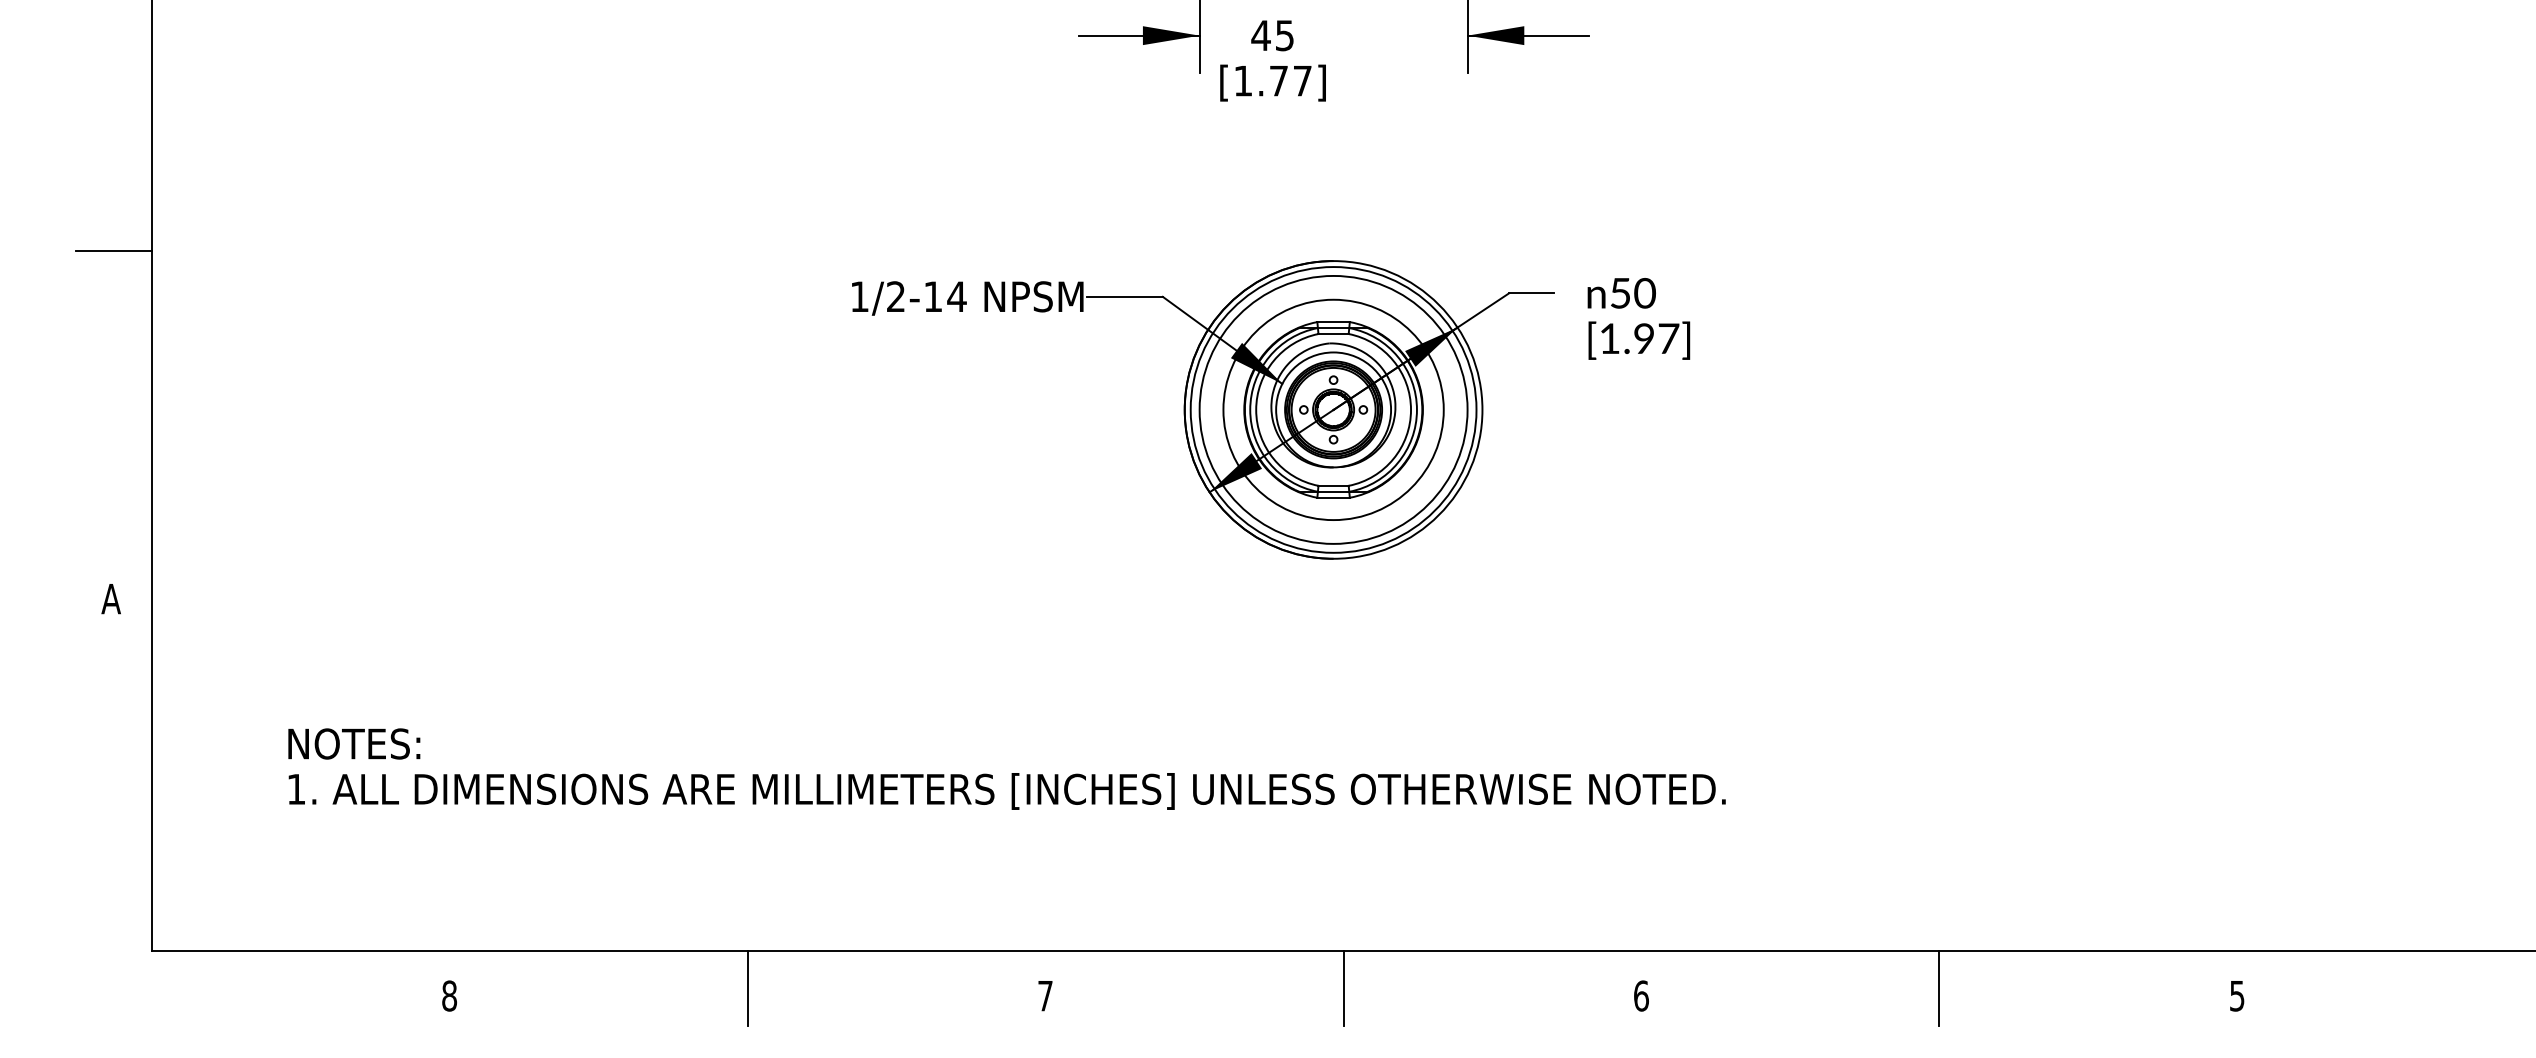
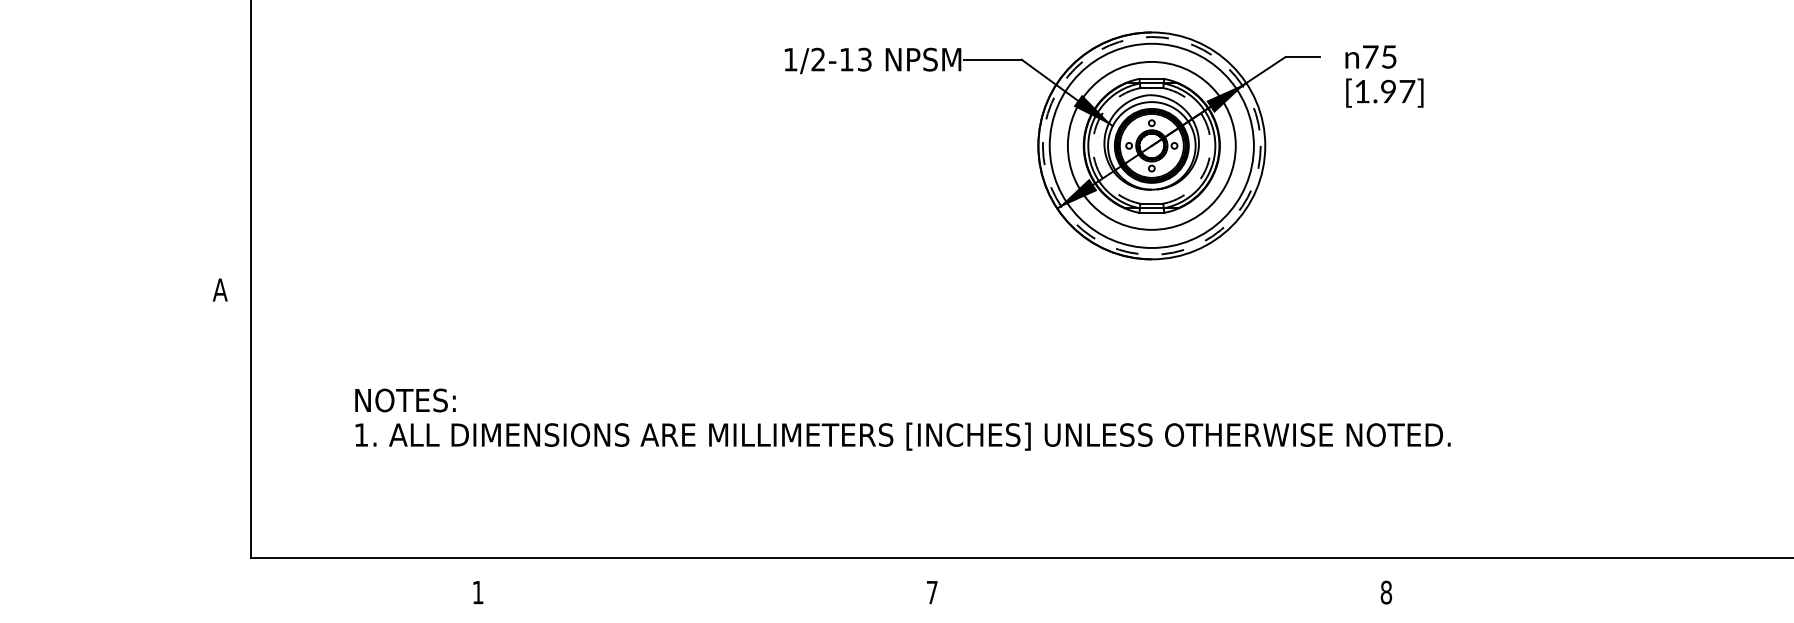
line: (113, 251) -> (221, 25), removed
text: (1632, 293) -> (1379, 57), 50 -> 75
text: (956, 296) -> (864, 59), 1/2-14 -> 1/2-13
arc: (1256, 409) -> (1093, 145), solid -> dashed
circle: (1333, 409) -> (1151, 145), solid -> dashed
arc: (1411, 409) -> (1211, 145), solid -> dashed
line: (747, 988) -> (705, 586), removed
line: (1343, 988) -> (1159, 586), removed
line: (1939, 988) -> (1613, 586), removed
text: (449, 995) -> (478, 592), 8 -> 1
text: (1641, 995) -> (1386, 592), 6 -> 8

